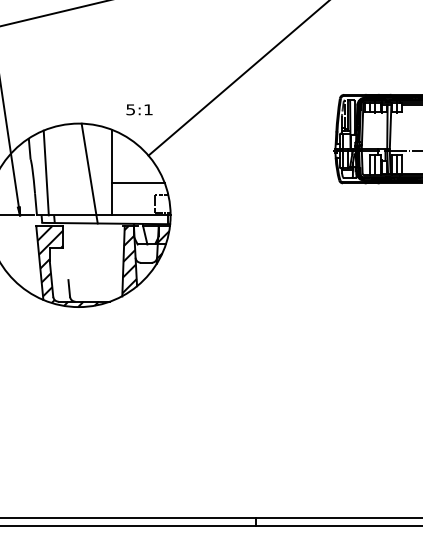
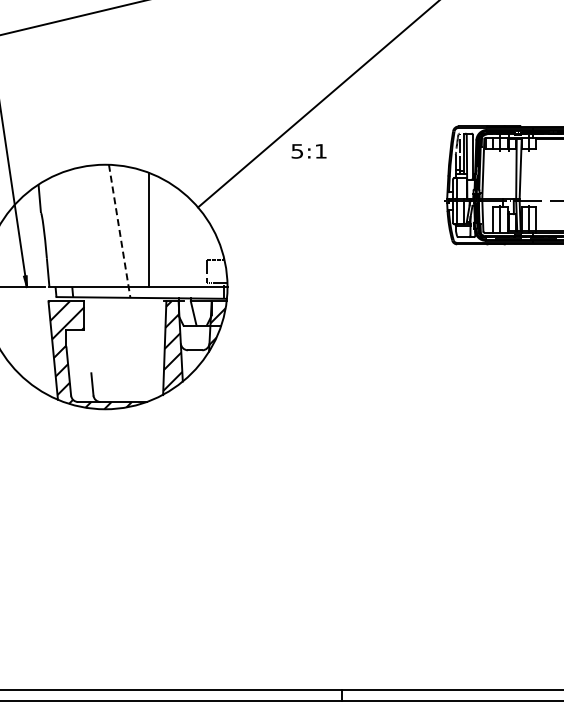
text: (139, 109) -> (308, 151), moved
line: (46, 172) -> (61, 230), removed
line: (89, 173) -> (119, 231), solid -> dashed
line: (138, 182) -> (184, 243), removed

